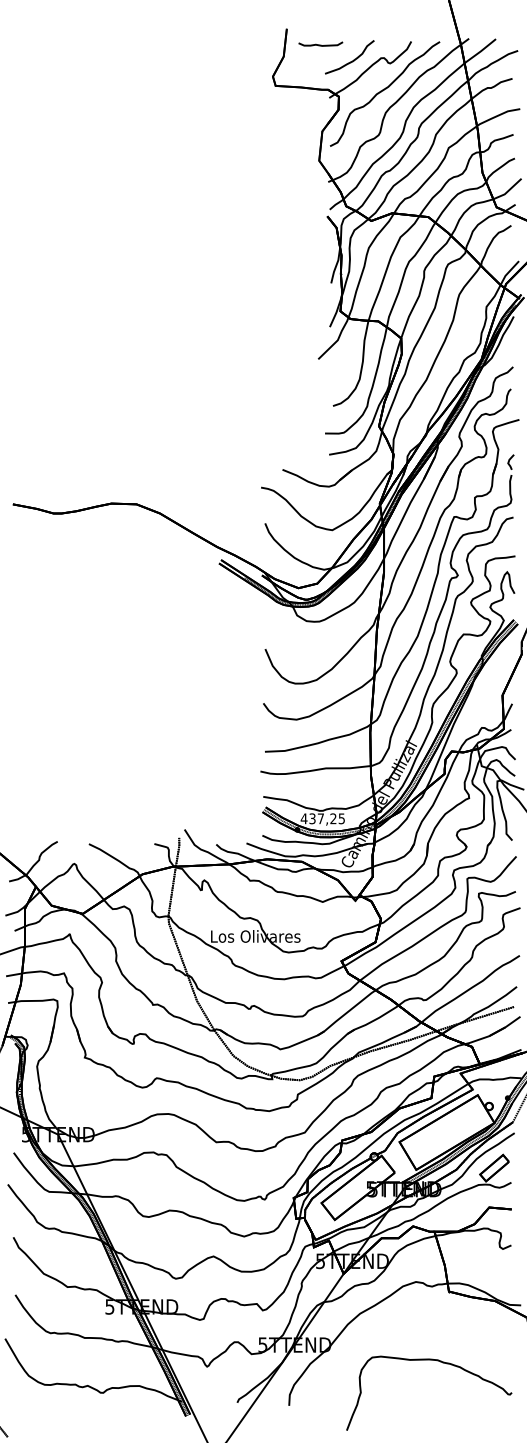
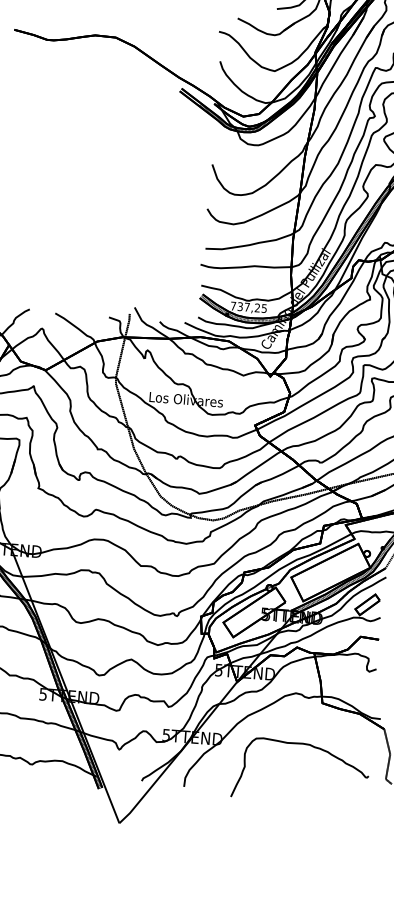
text: (303, 818) -> (232, 305), 437,25 -> 737,25
curve: (442, 1363) -> (313, 747), moved

